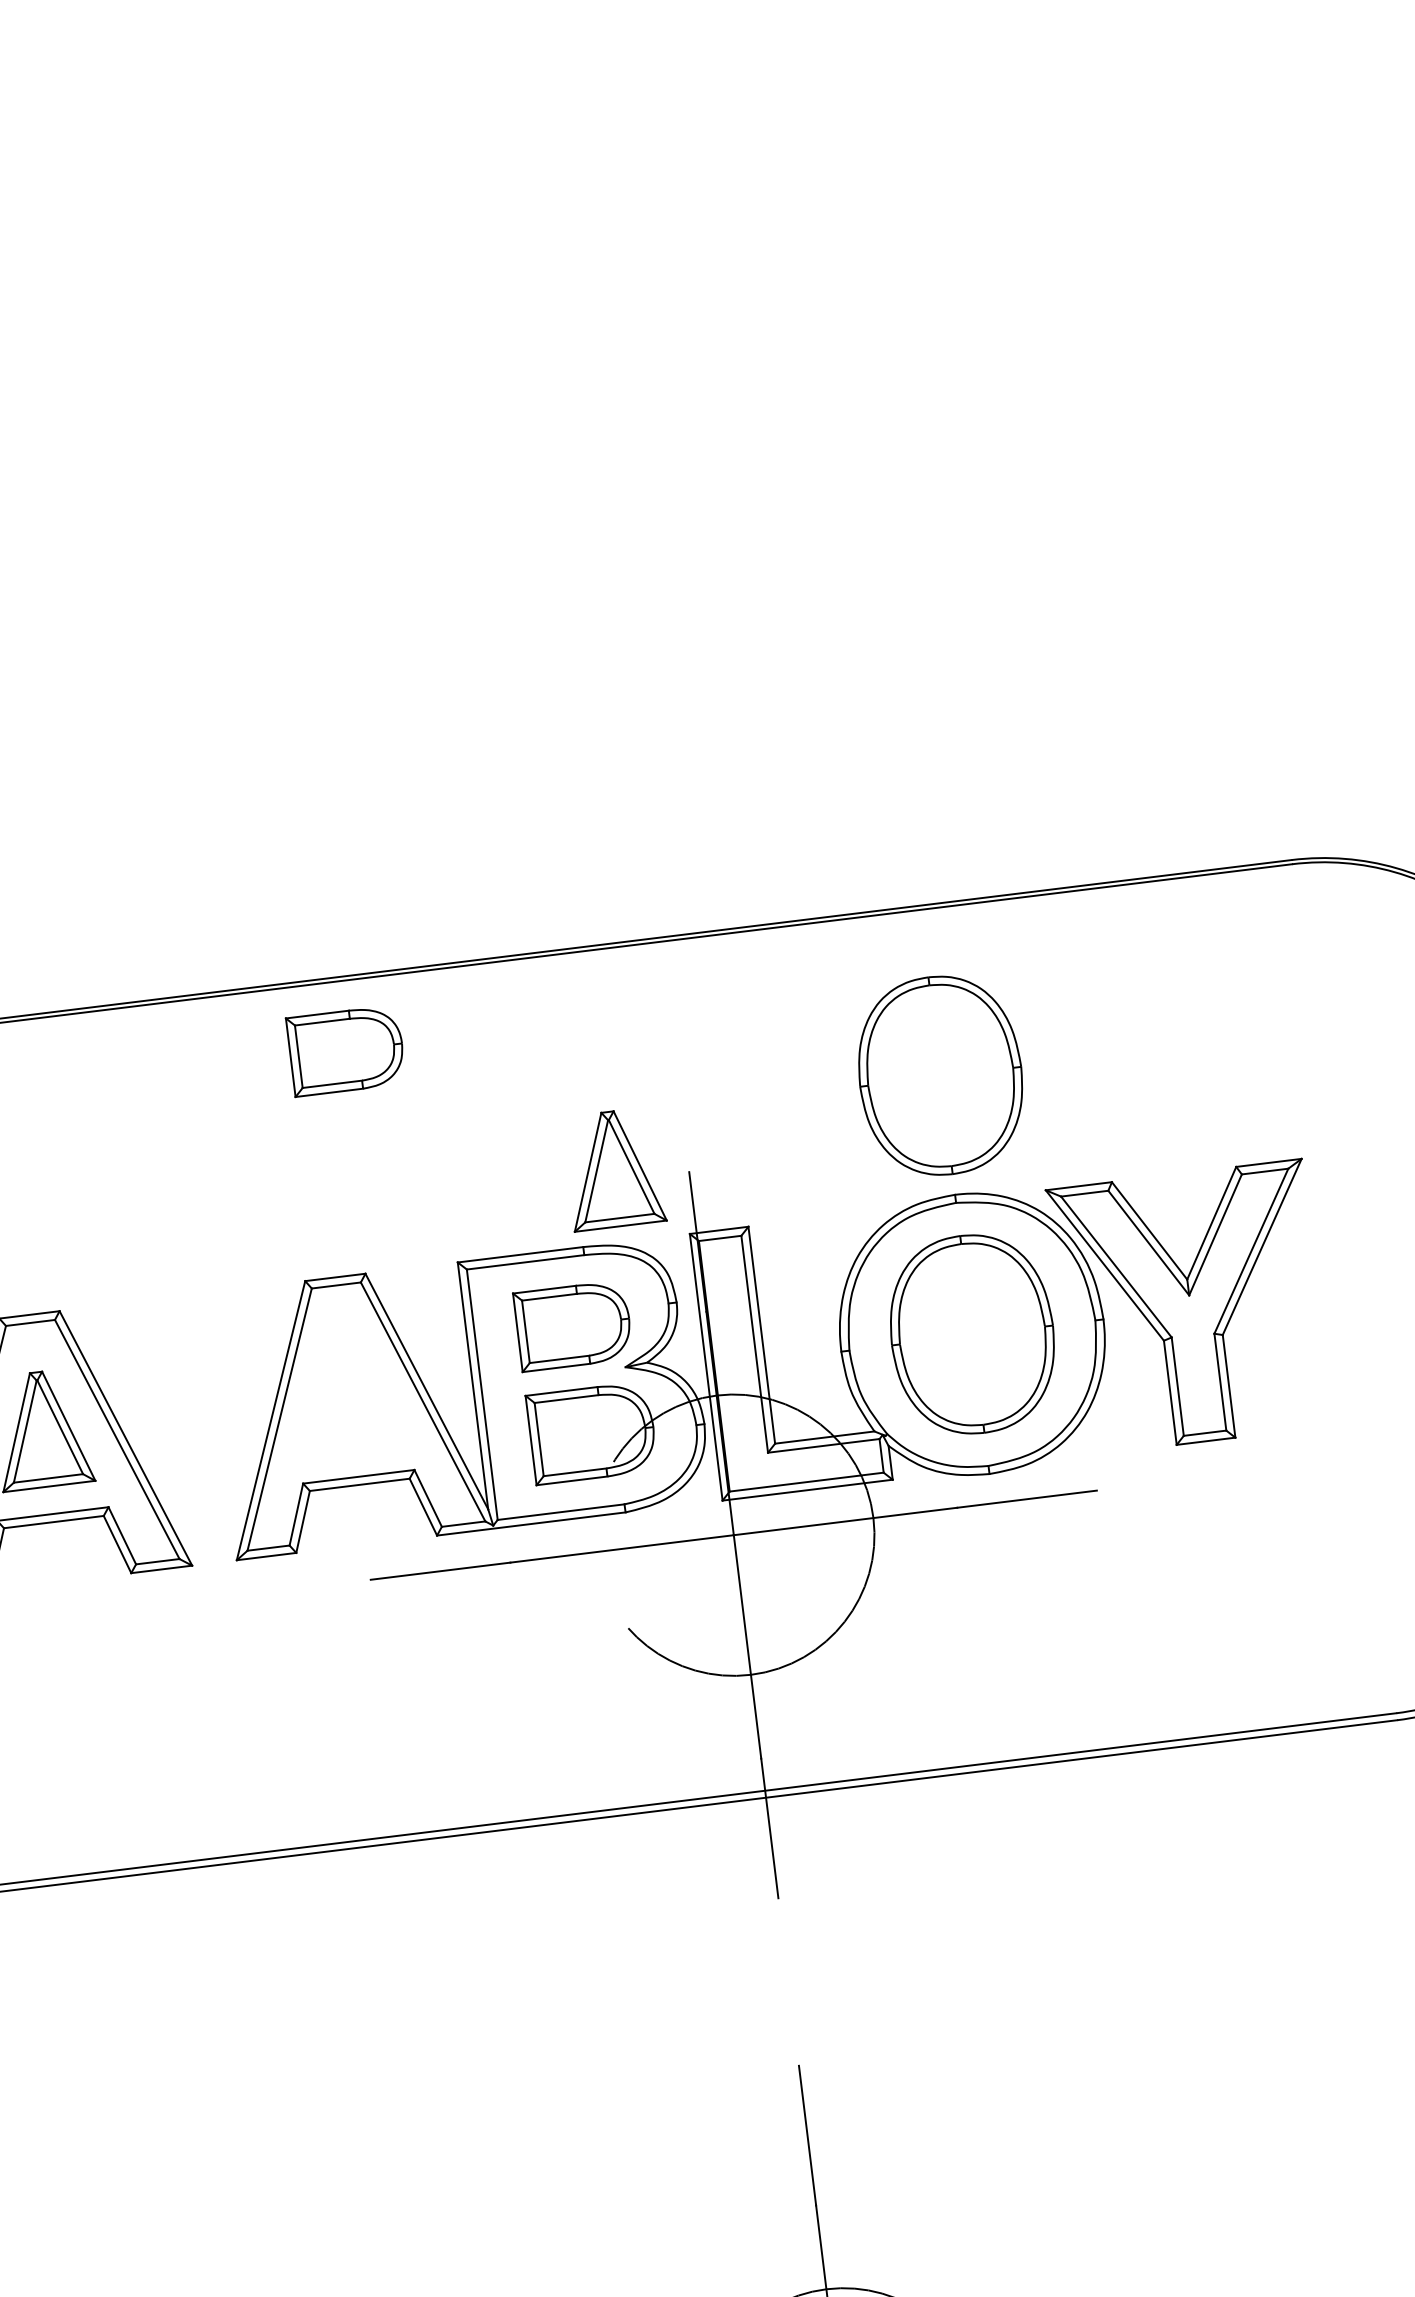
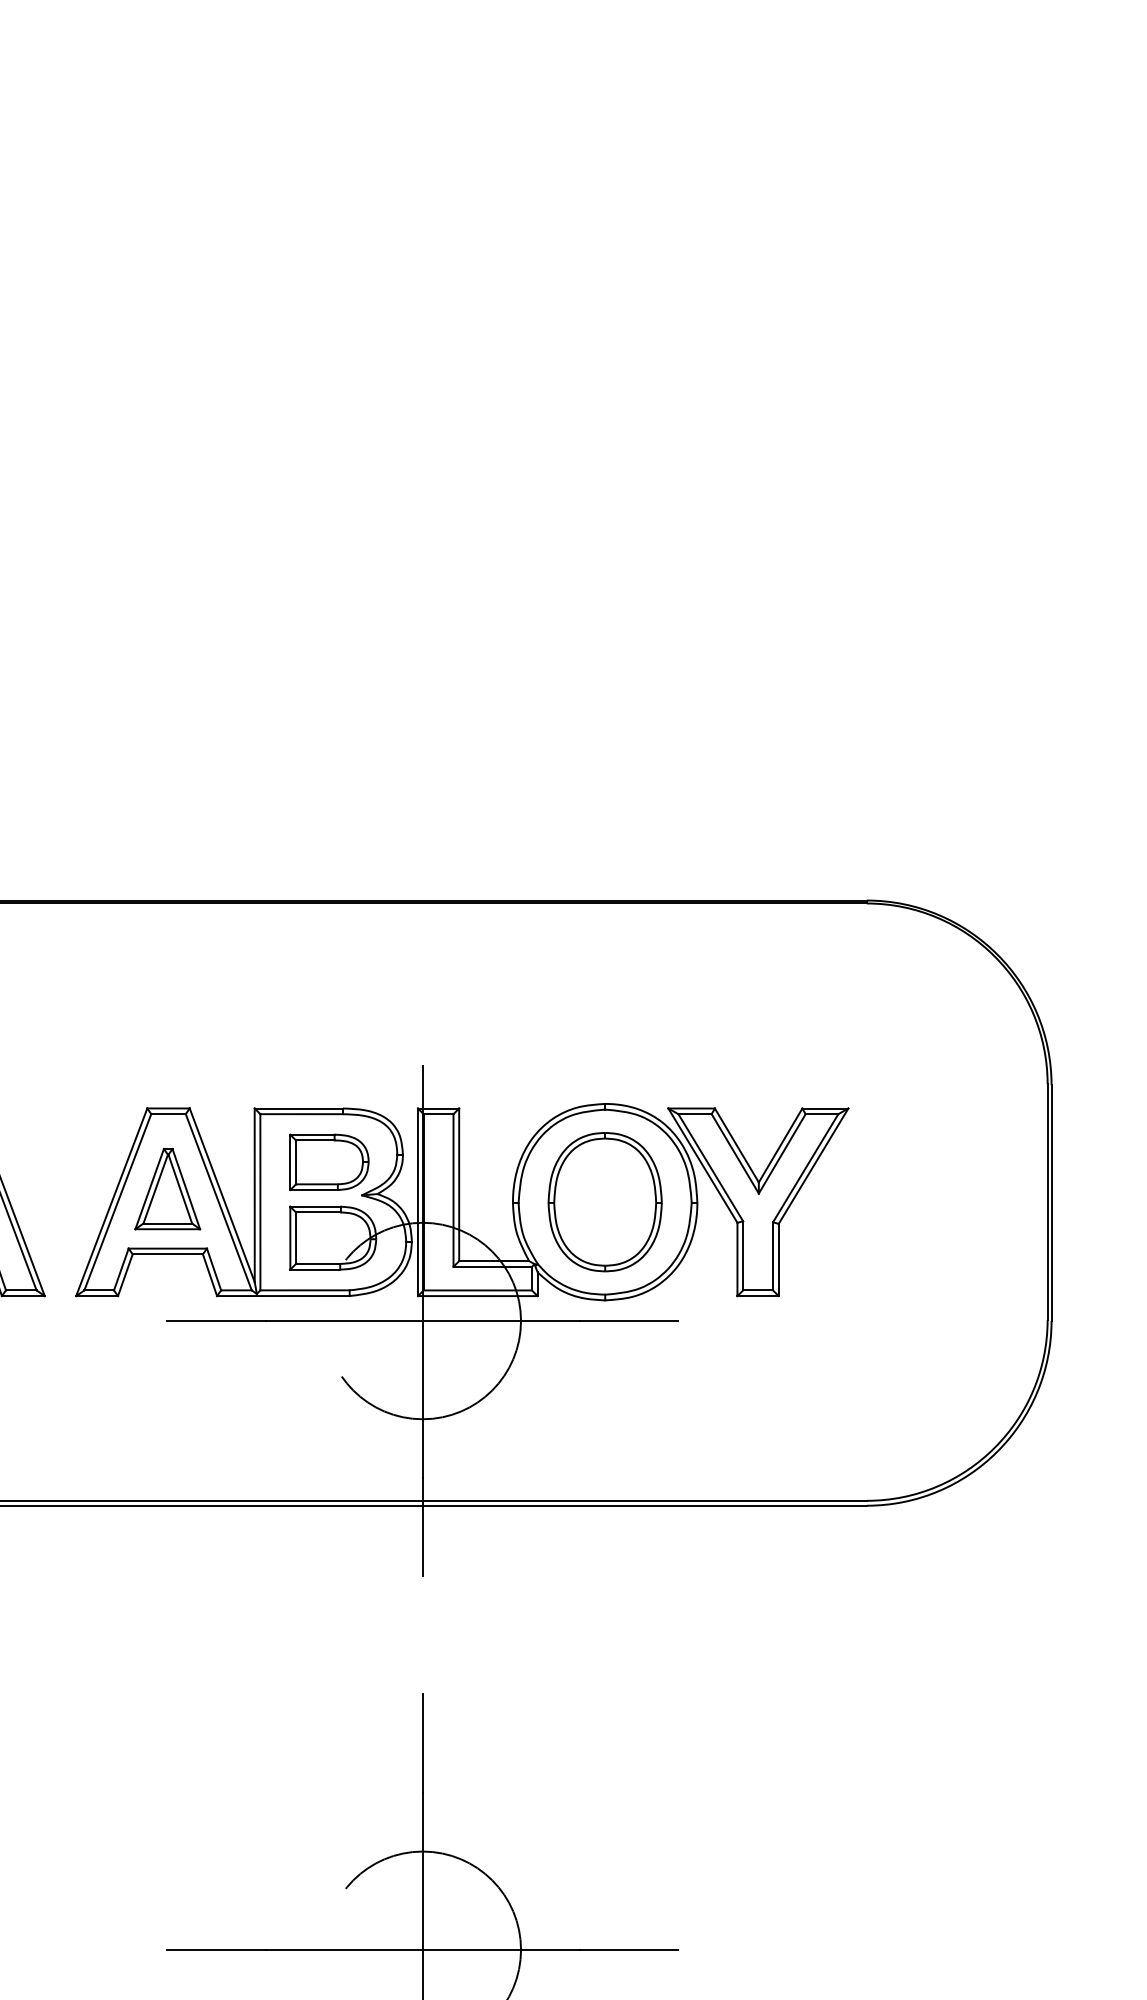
part: (346, 1051) -> (195, 952), removed
part: (939, 1076) -> (604, 1020), removed
part: (613, 1168) -> (167, 1188), moved

